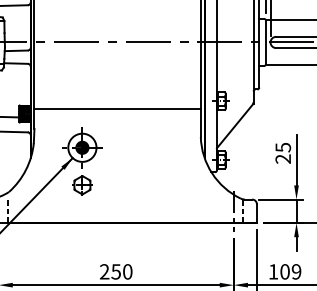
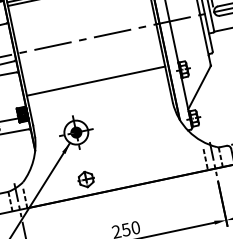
line: (117, 109) -> (96, 81), moved
part: (82, 185) -> (86, 179), moved
line: (224, 210) -> (205, 159), added

